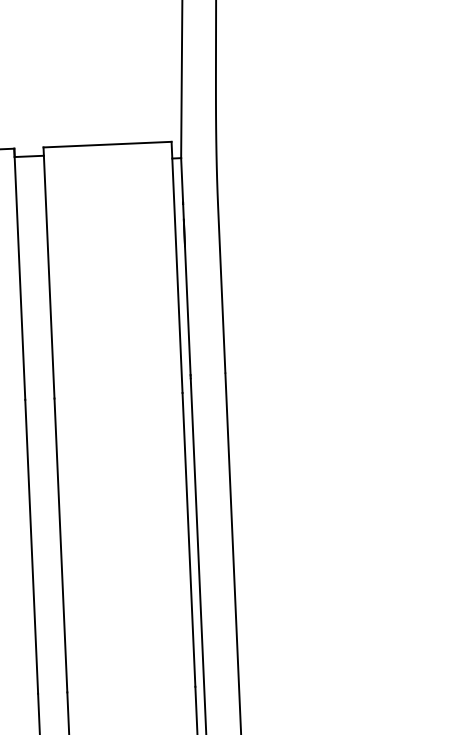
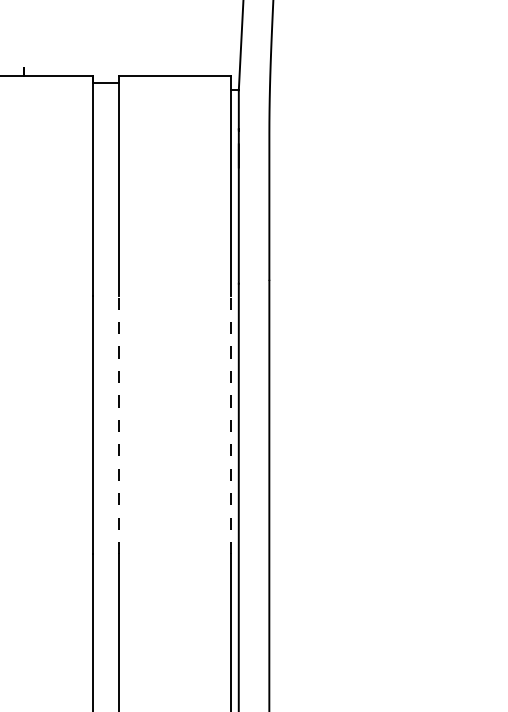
line: (189, 539) -> (231, 424), solid -> dashed
line: (60, 544) -> (118, 424), solid -> dashed

